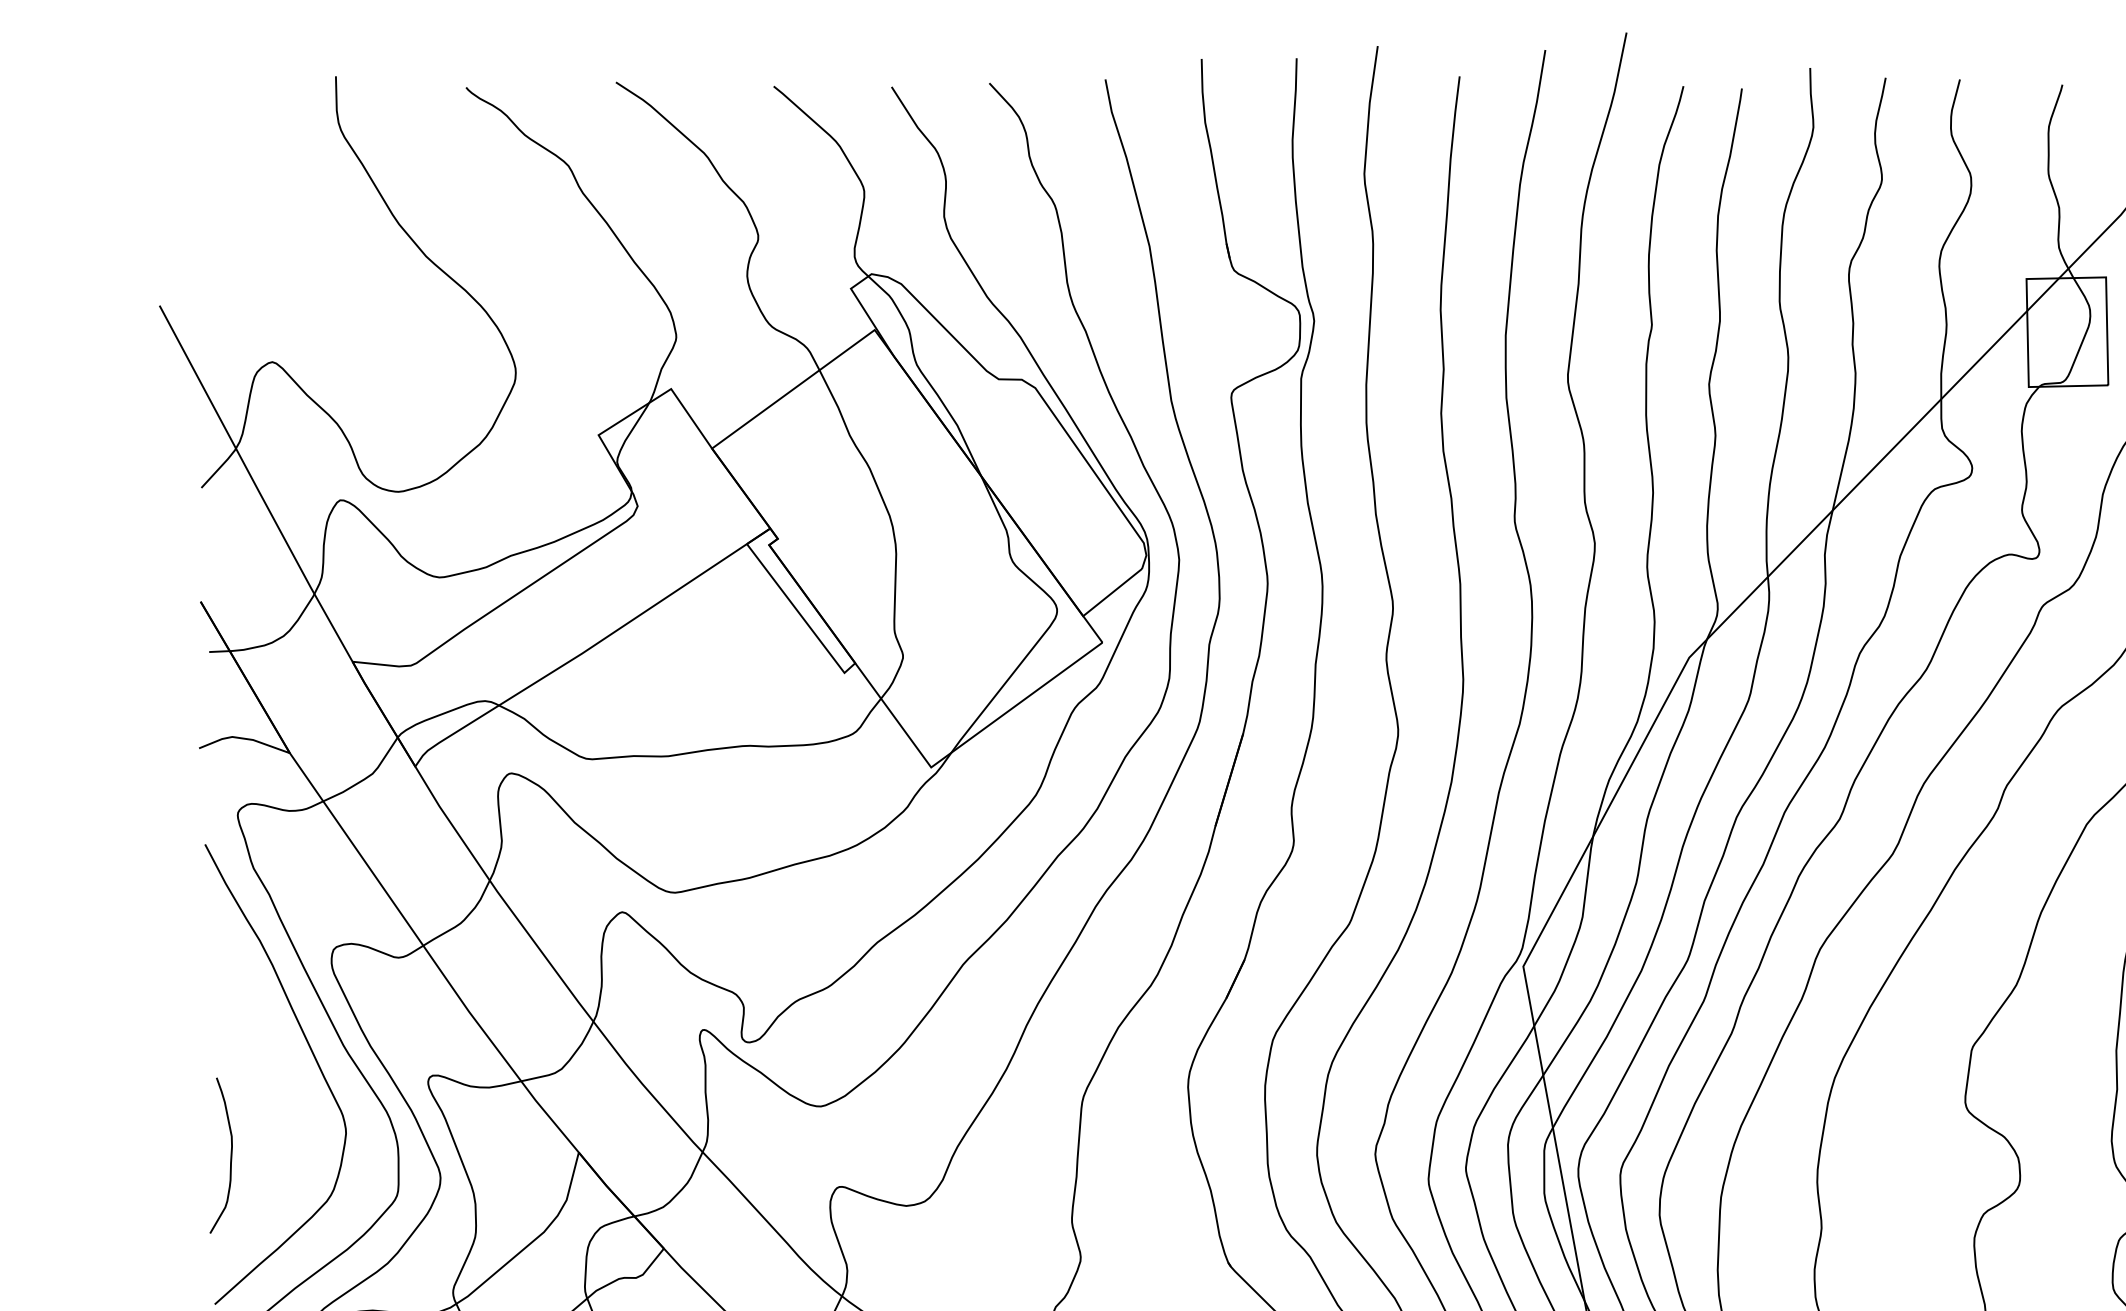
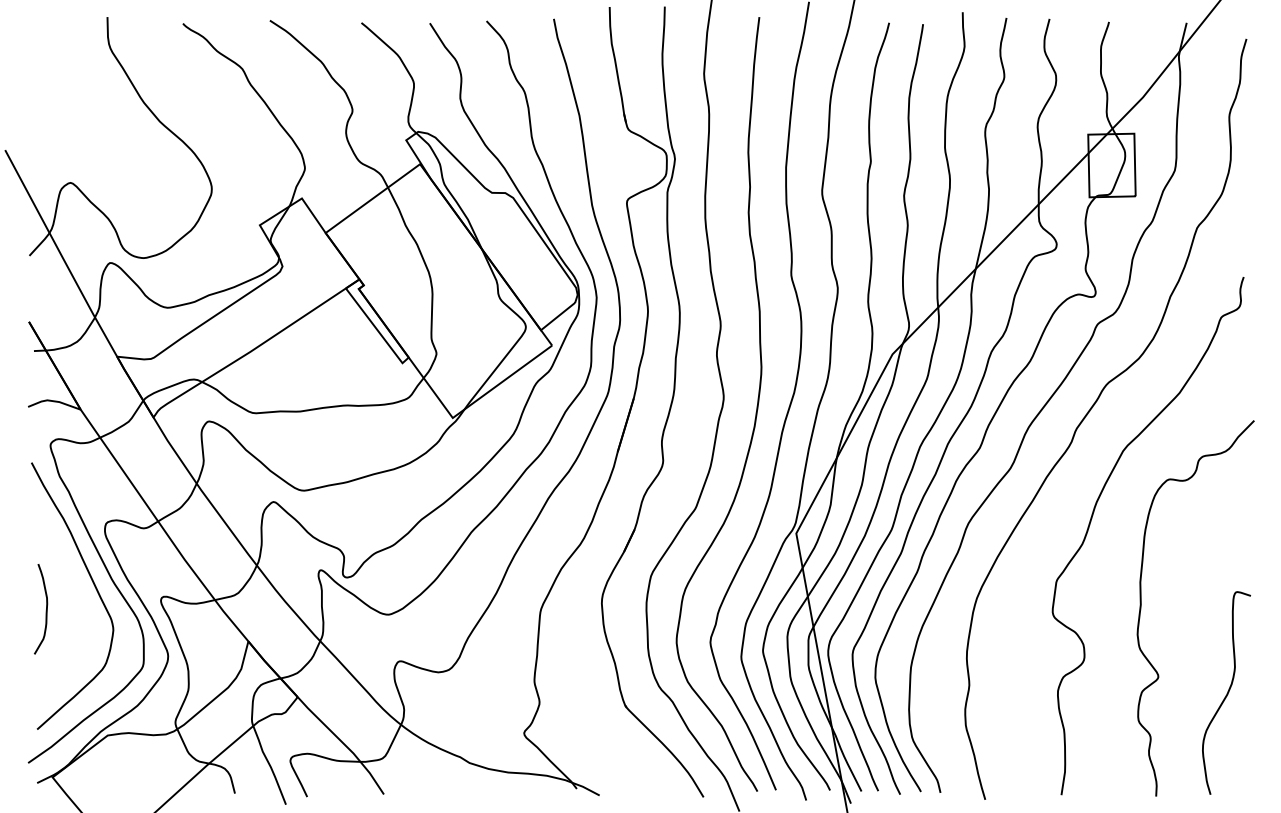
curve: (229, 1157) -> (45, 610), moved

